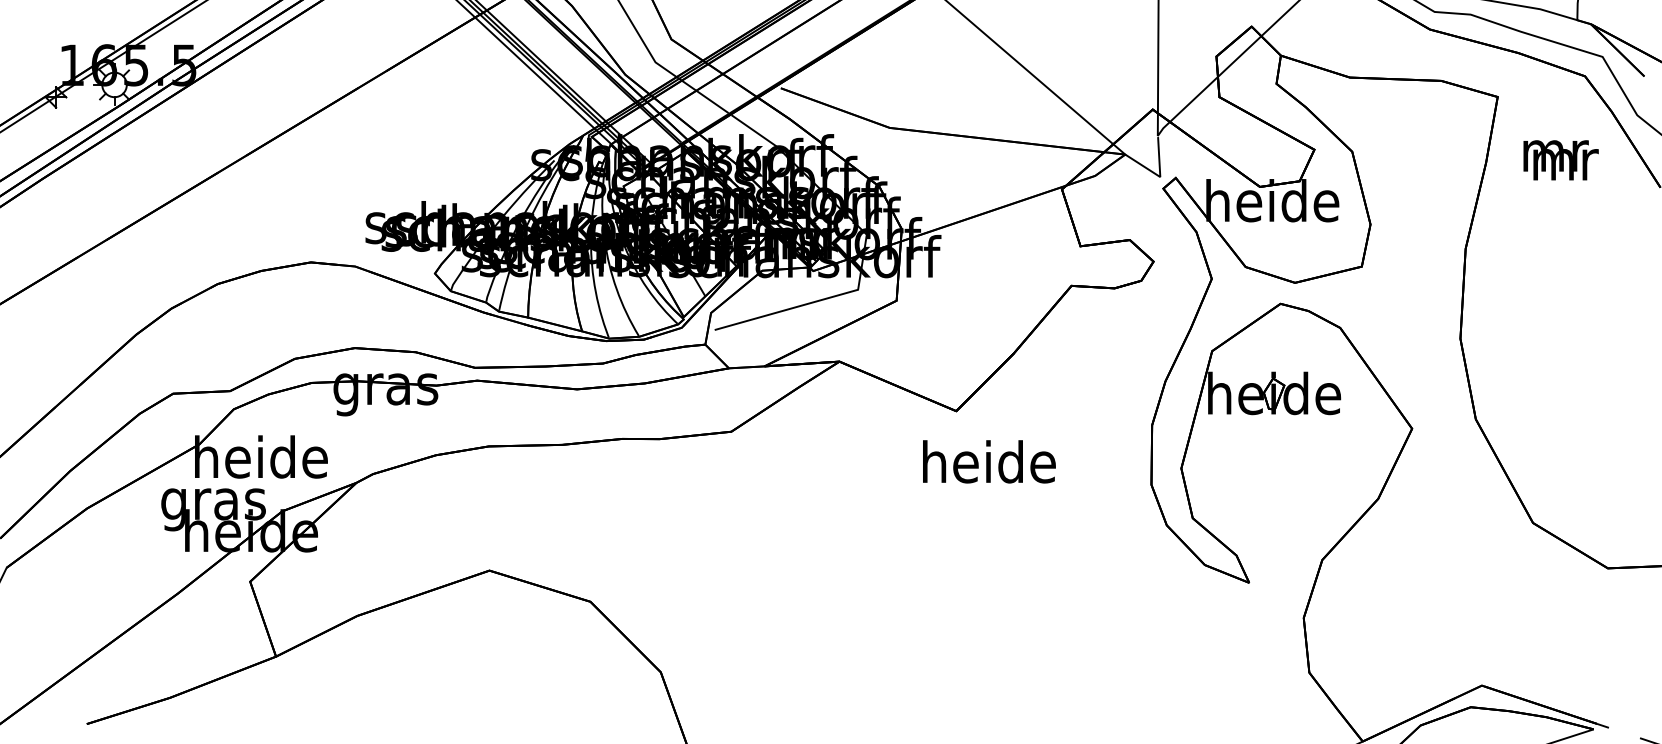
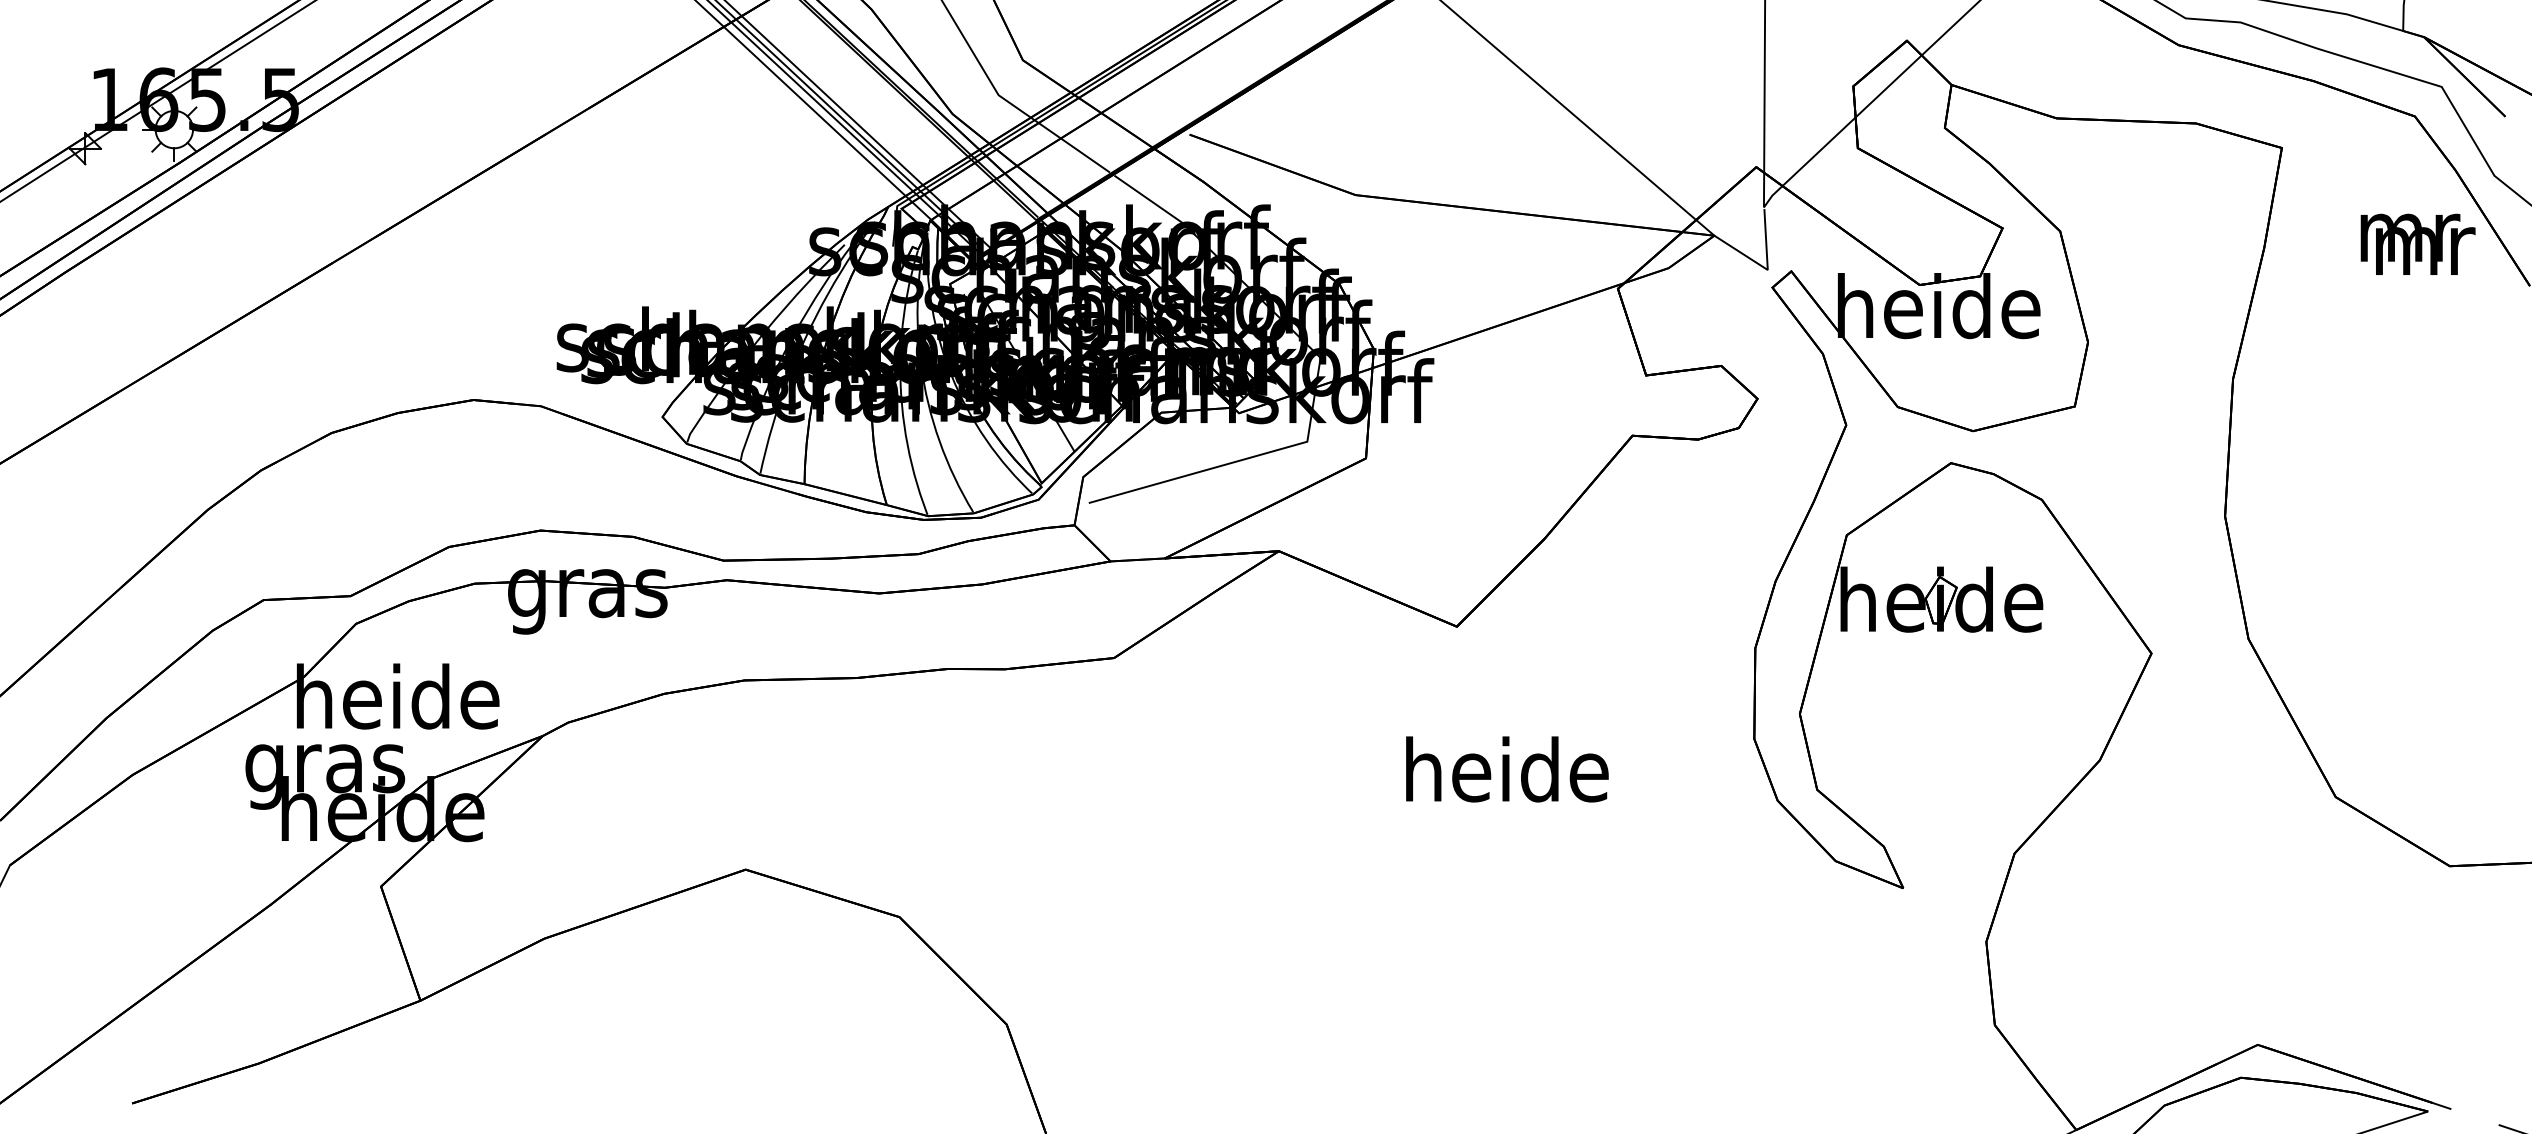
text: (1560, 160) -> (2417, 244), moved
text: (989, 461) -> (1507, 768), moved

